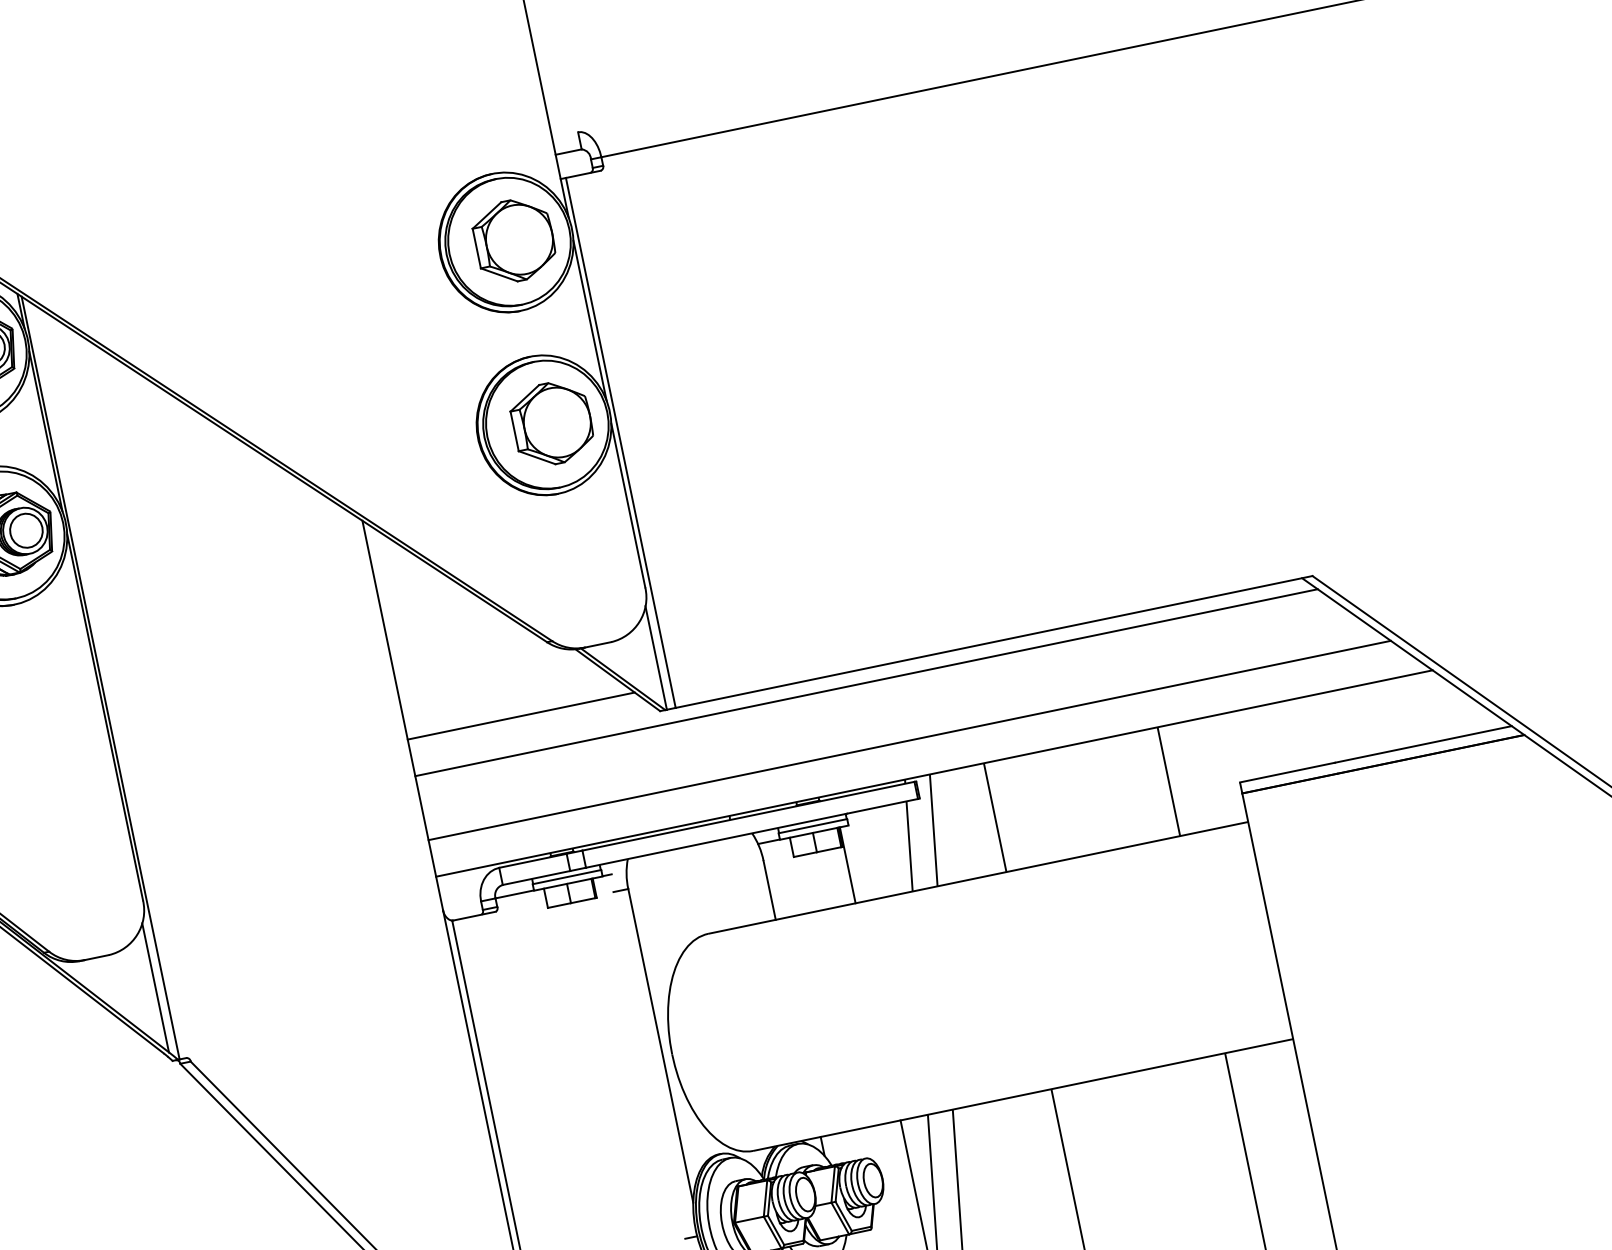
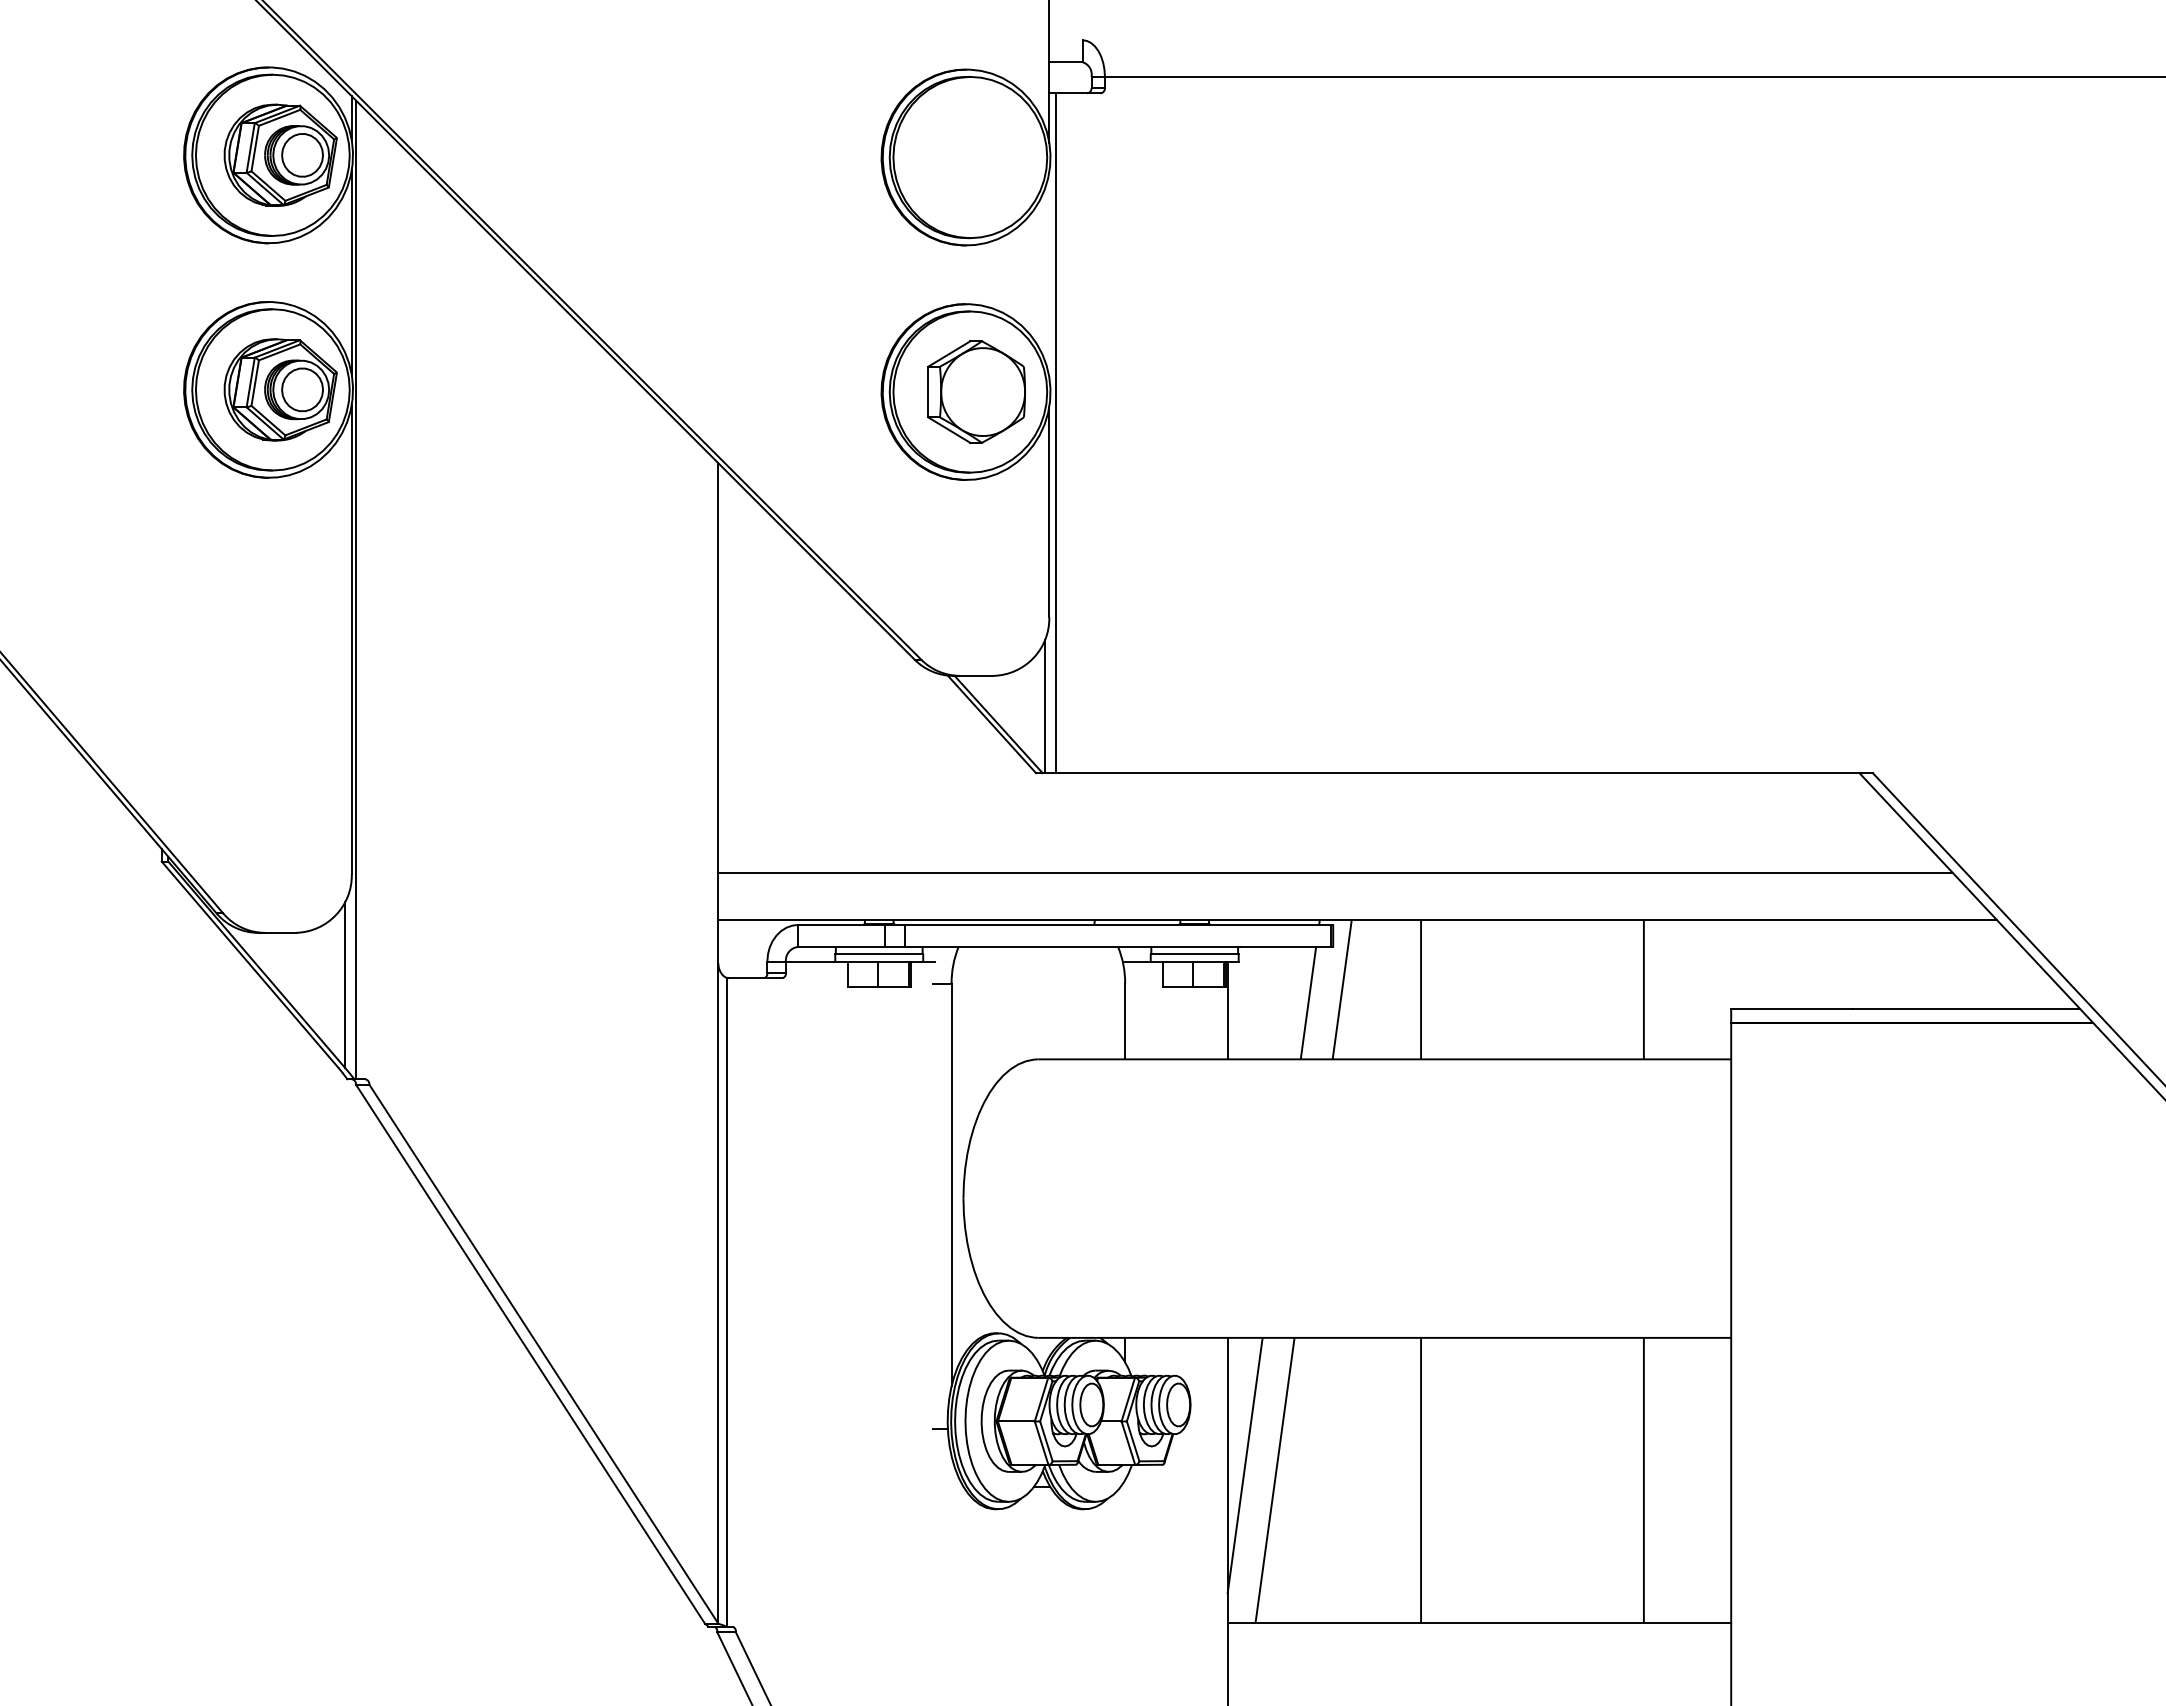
part: (514, 240) -> (976, 157), removed
line: (590, 320) -> (1049, 274), removed
line: (866, 682) -> (1297, 790), removed
line: (520, 715) -> (863, 743), removed

